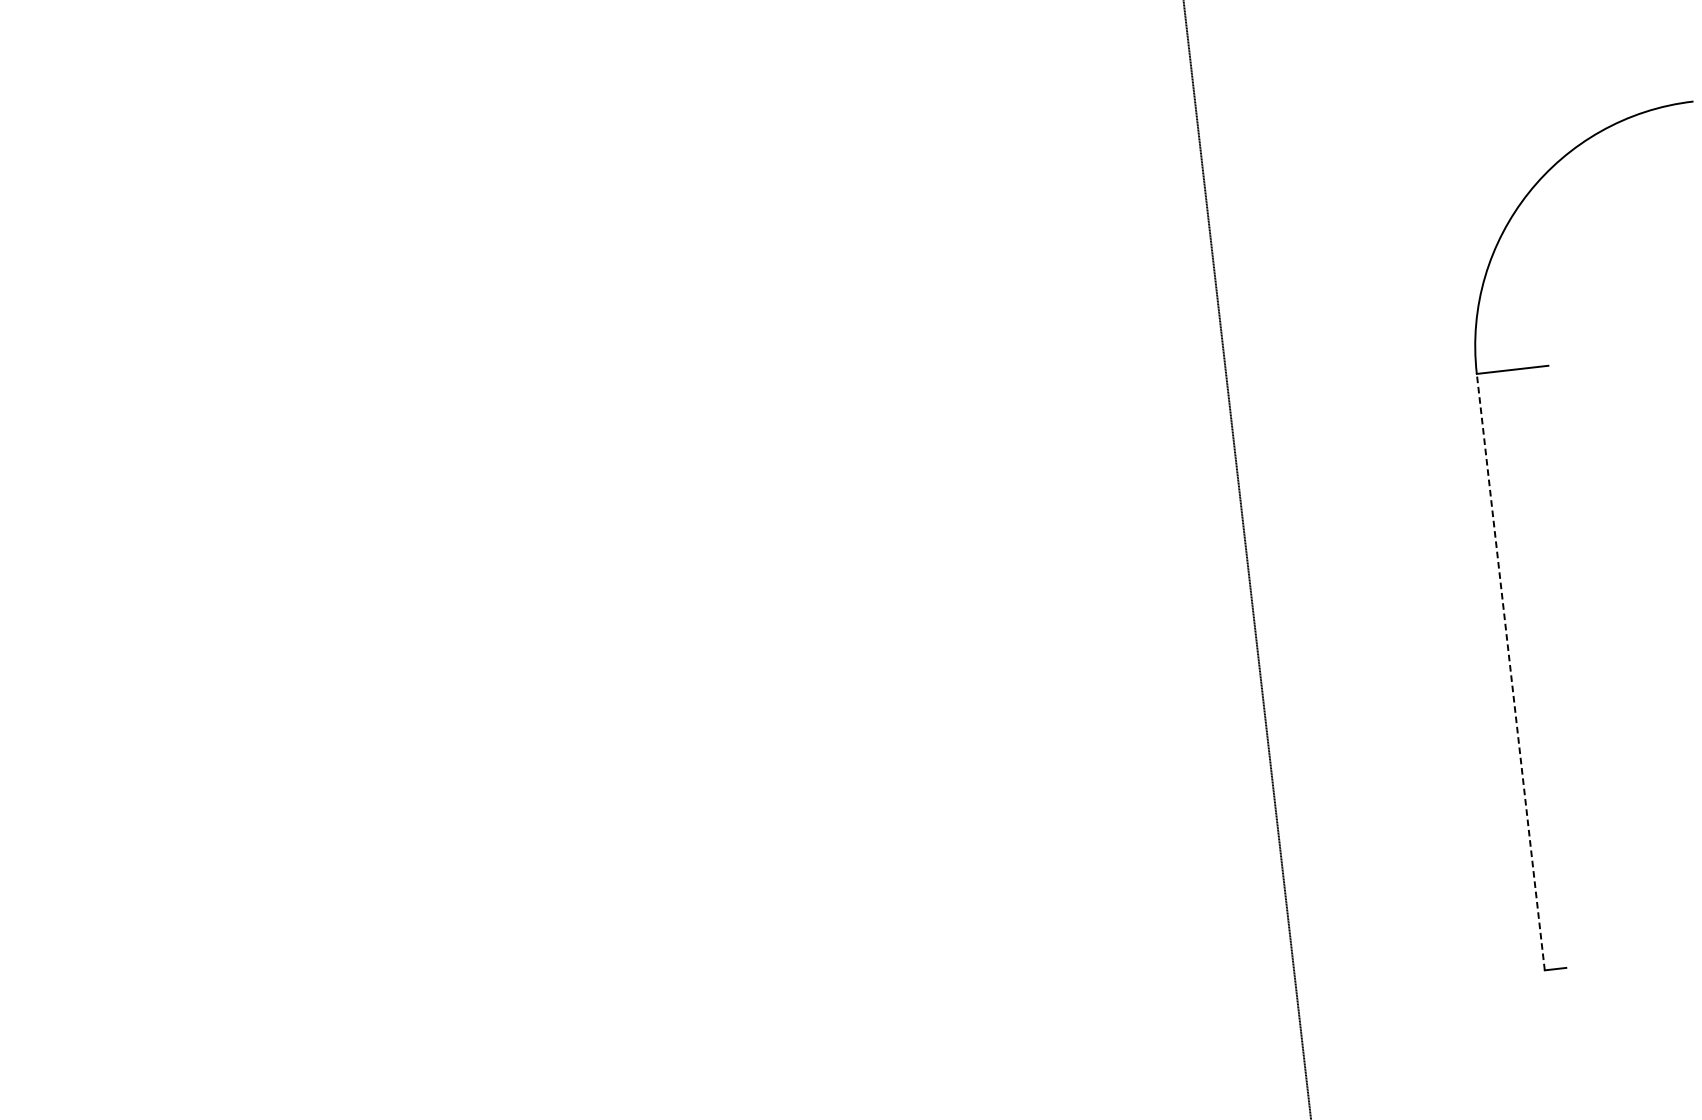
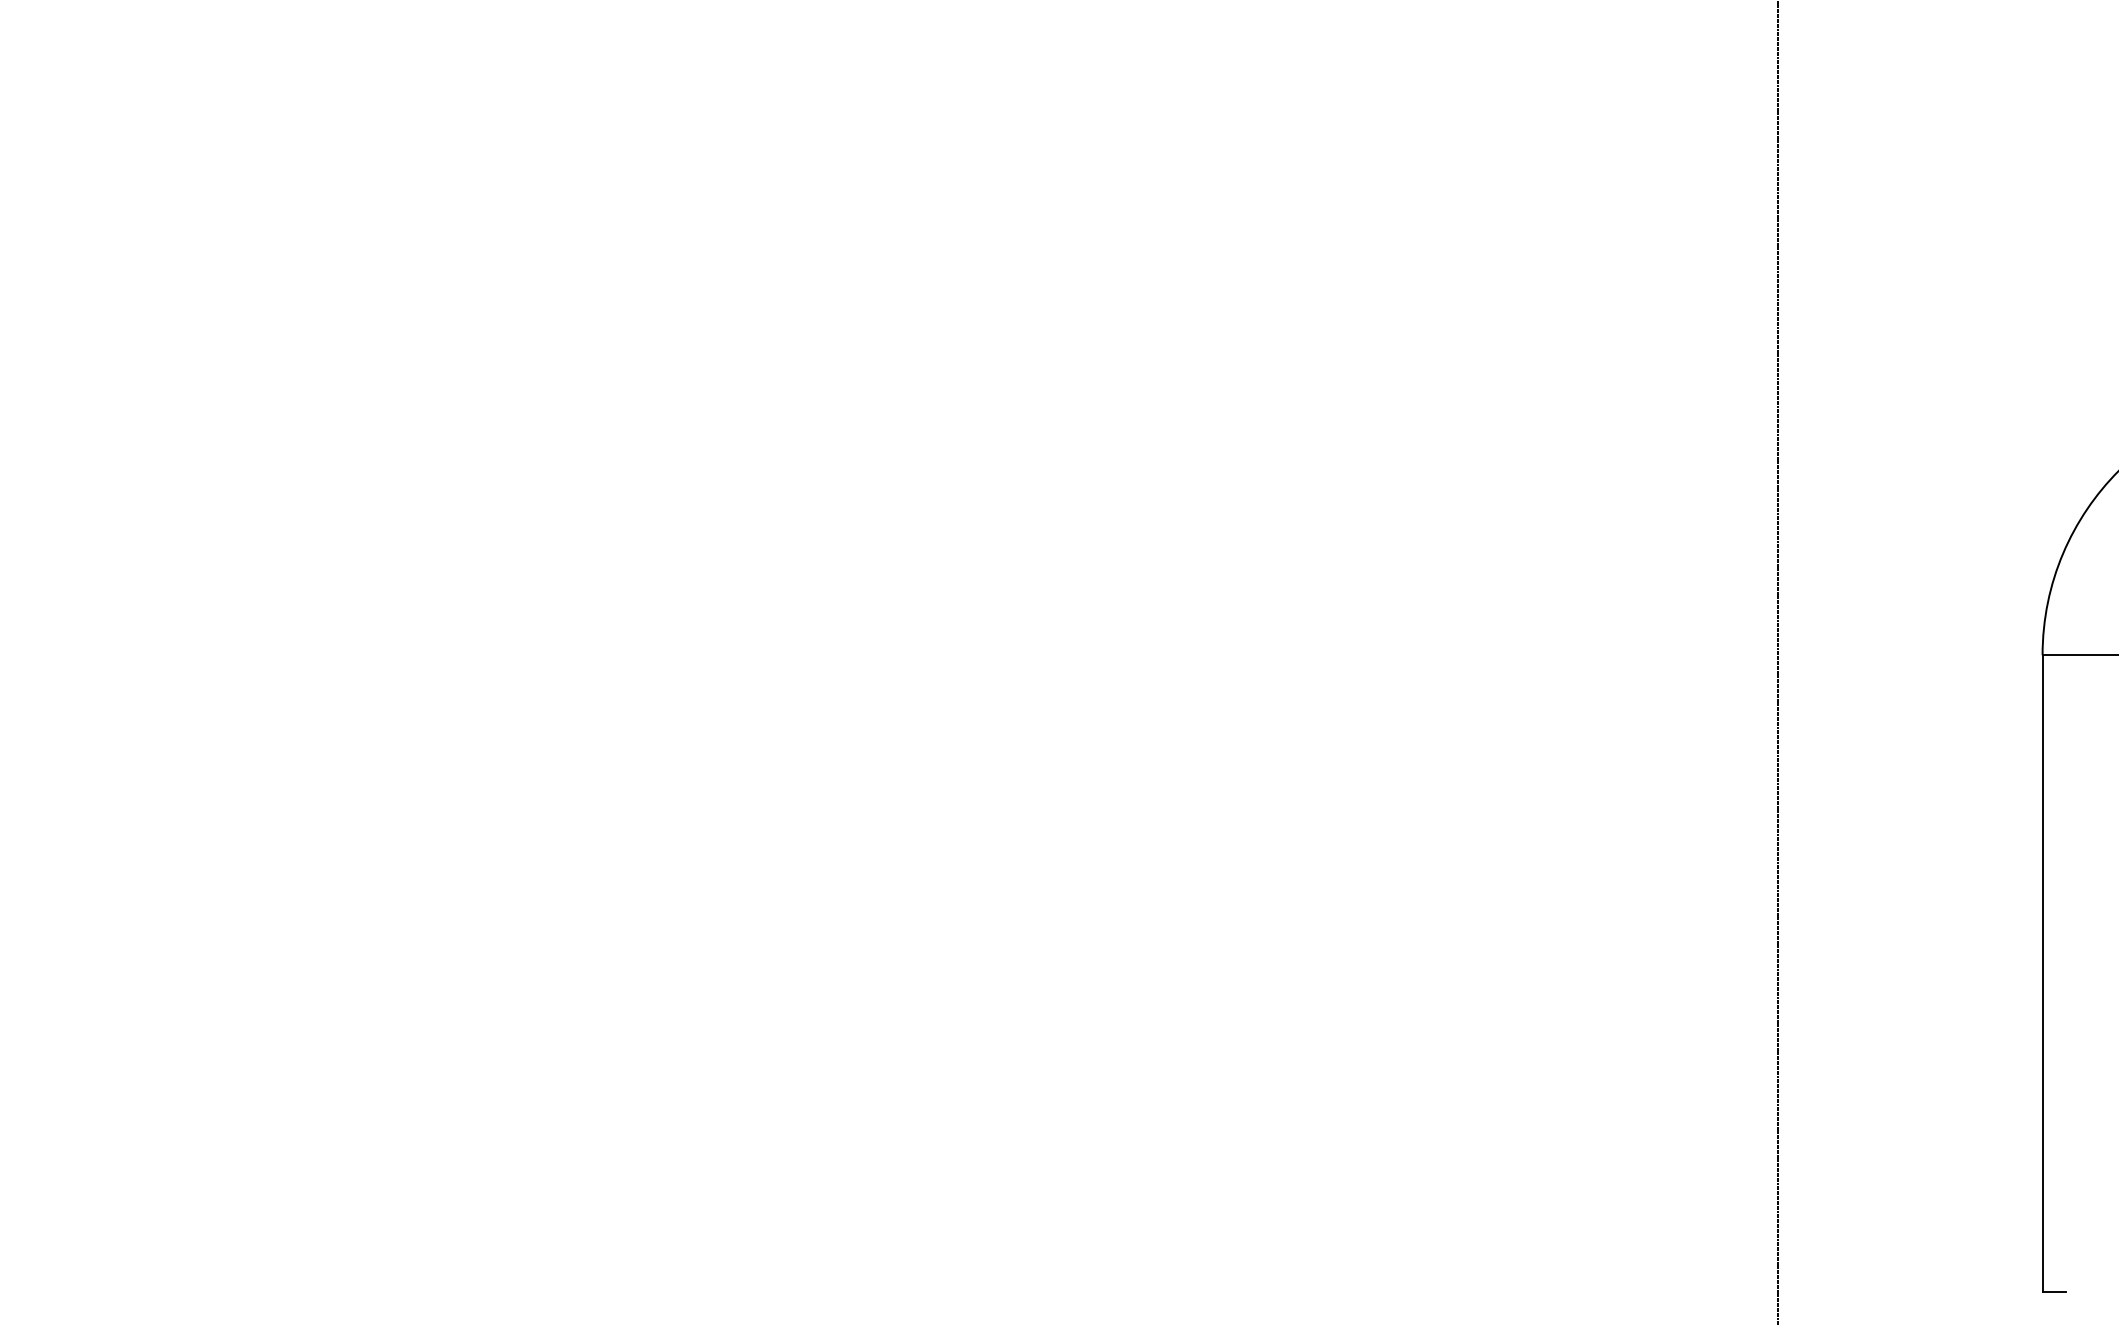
line: (1510, 672) -> (2042, 973), dashed -> solid

